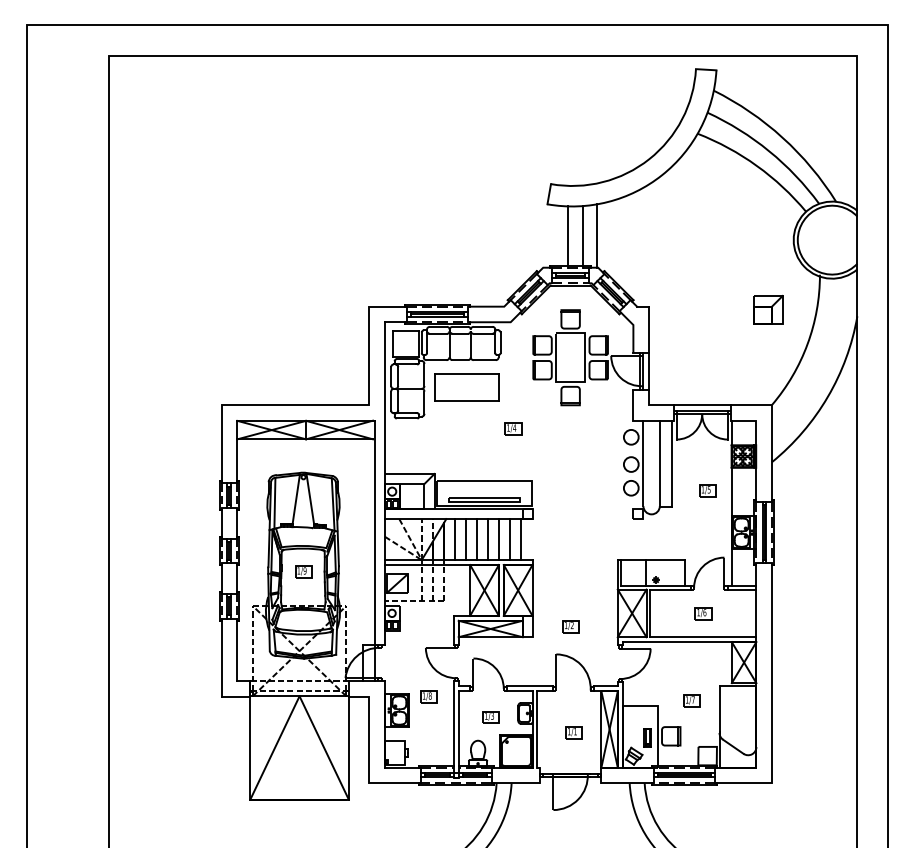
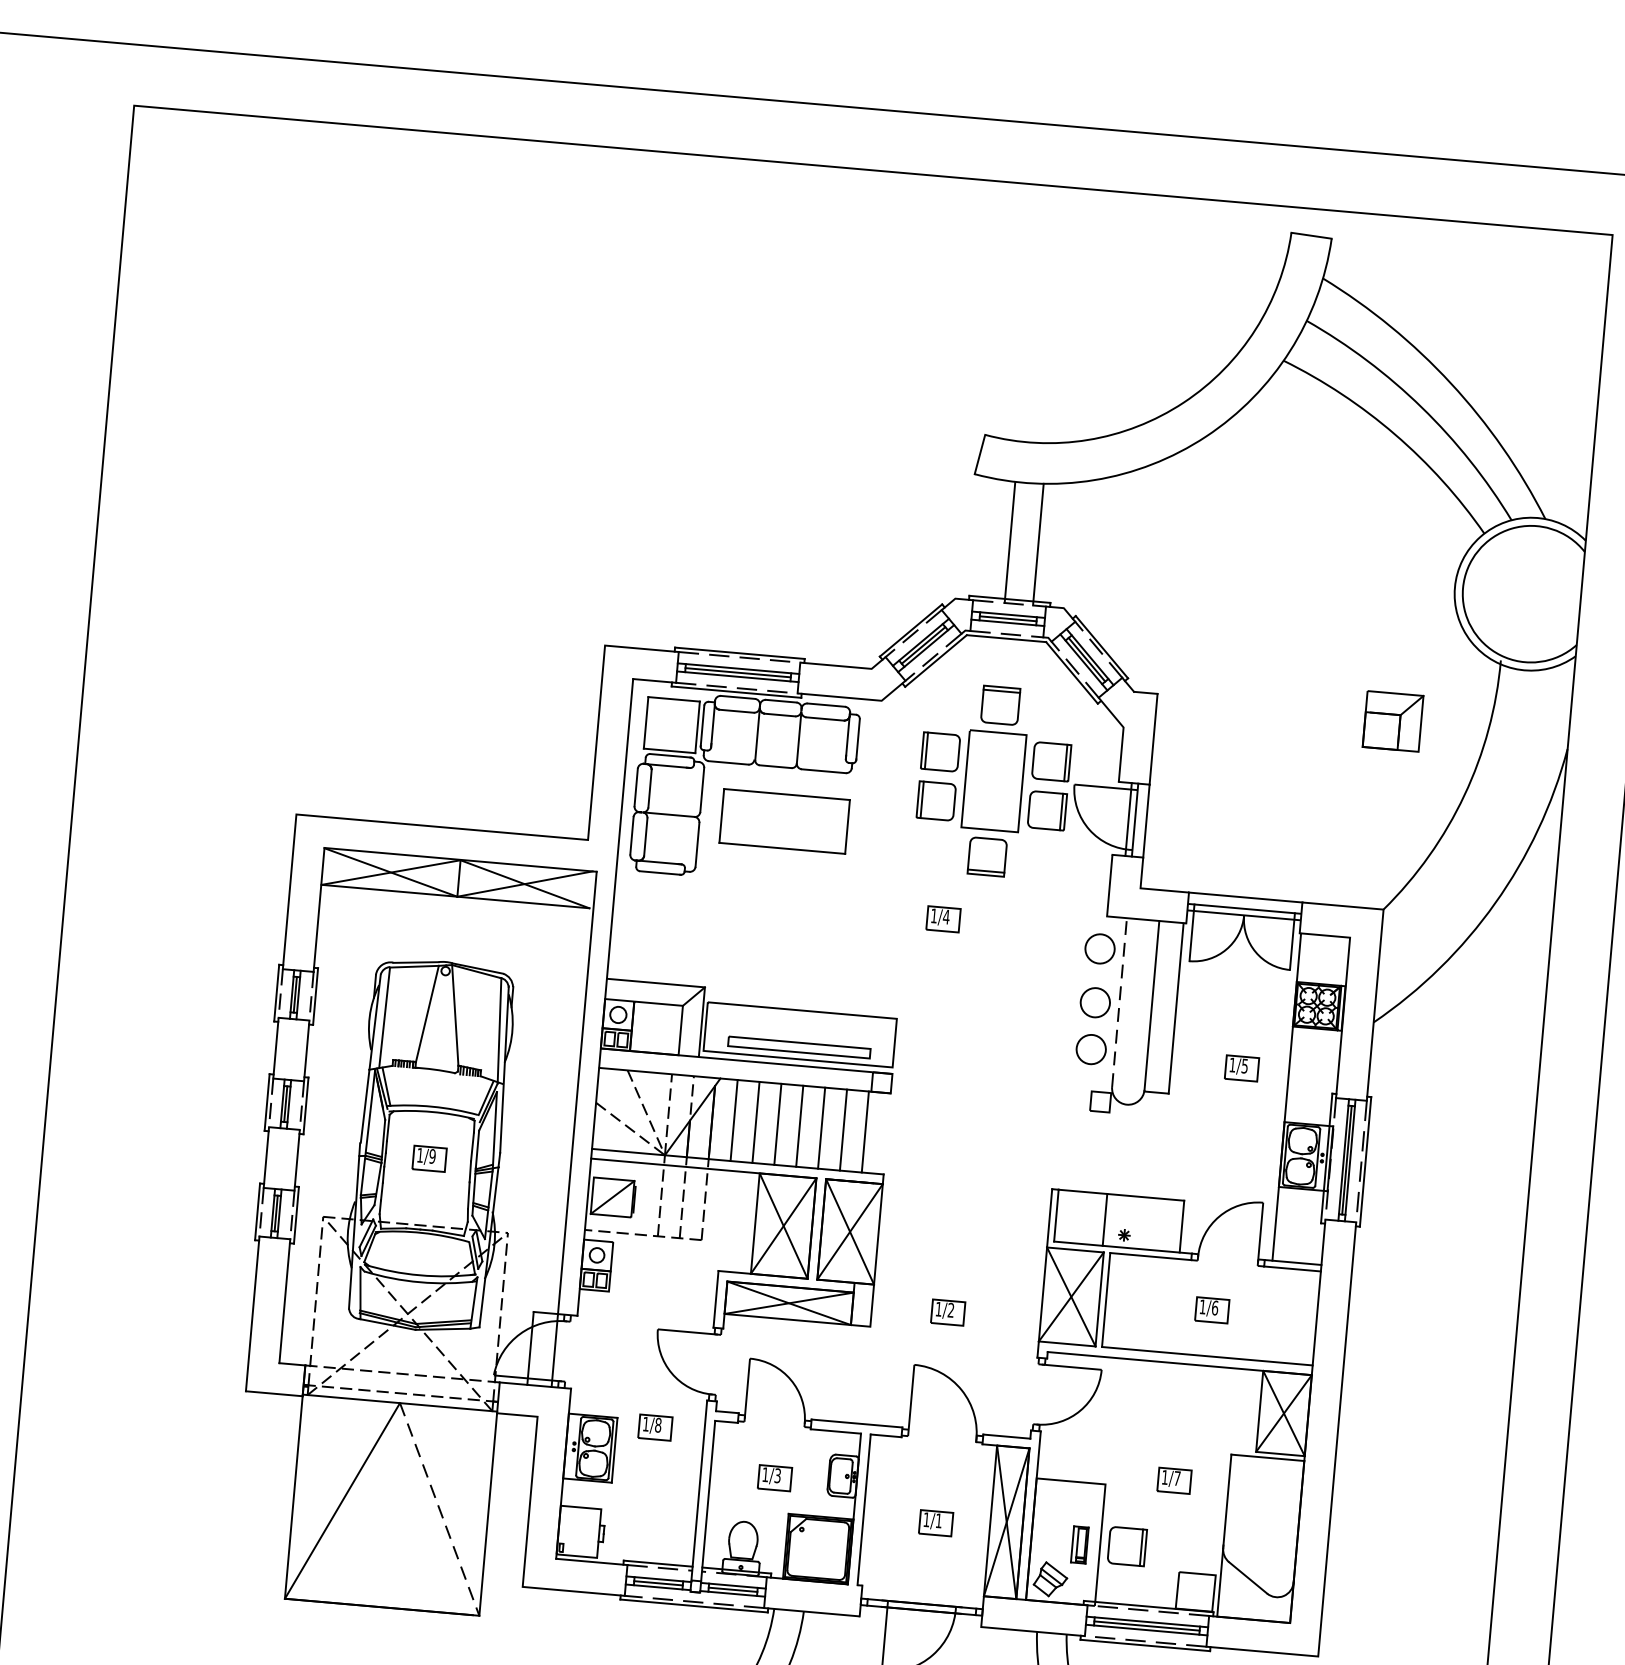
line: (596, 235) -> (1066, 544), removed
part: (513, 428) -> (943, 917), moved
line: (643, 463) -> (1119, 1002), solid -> dashed
line: (324, 748) -> (440, 1510), solid -> dashed

